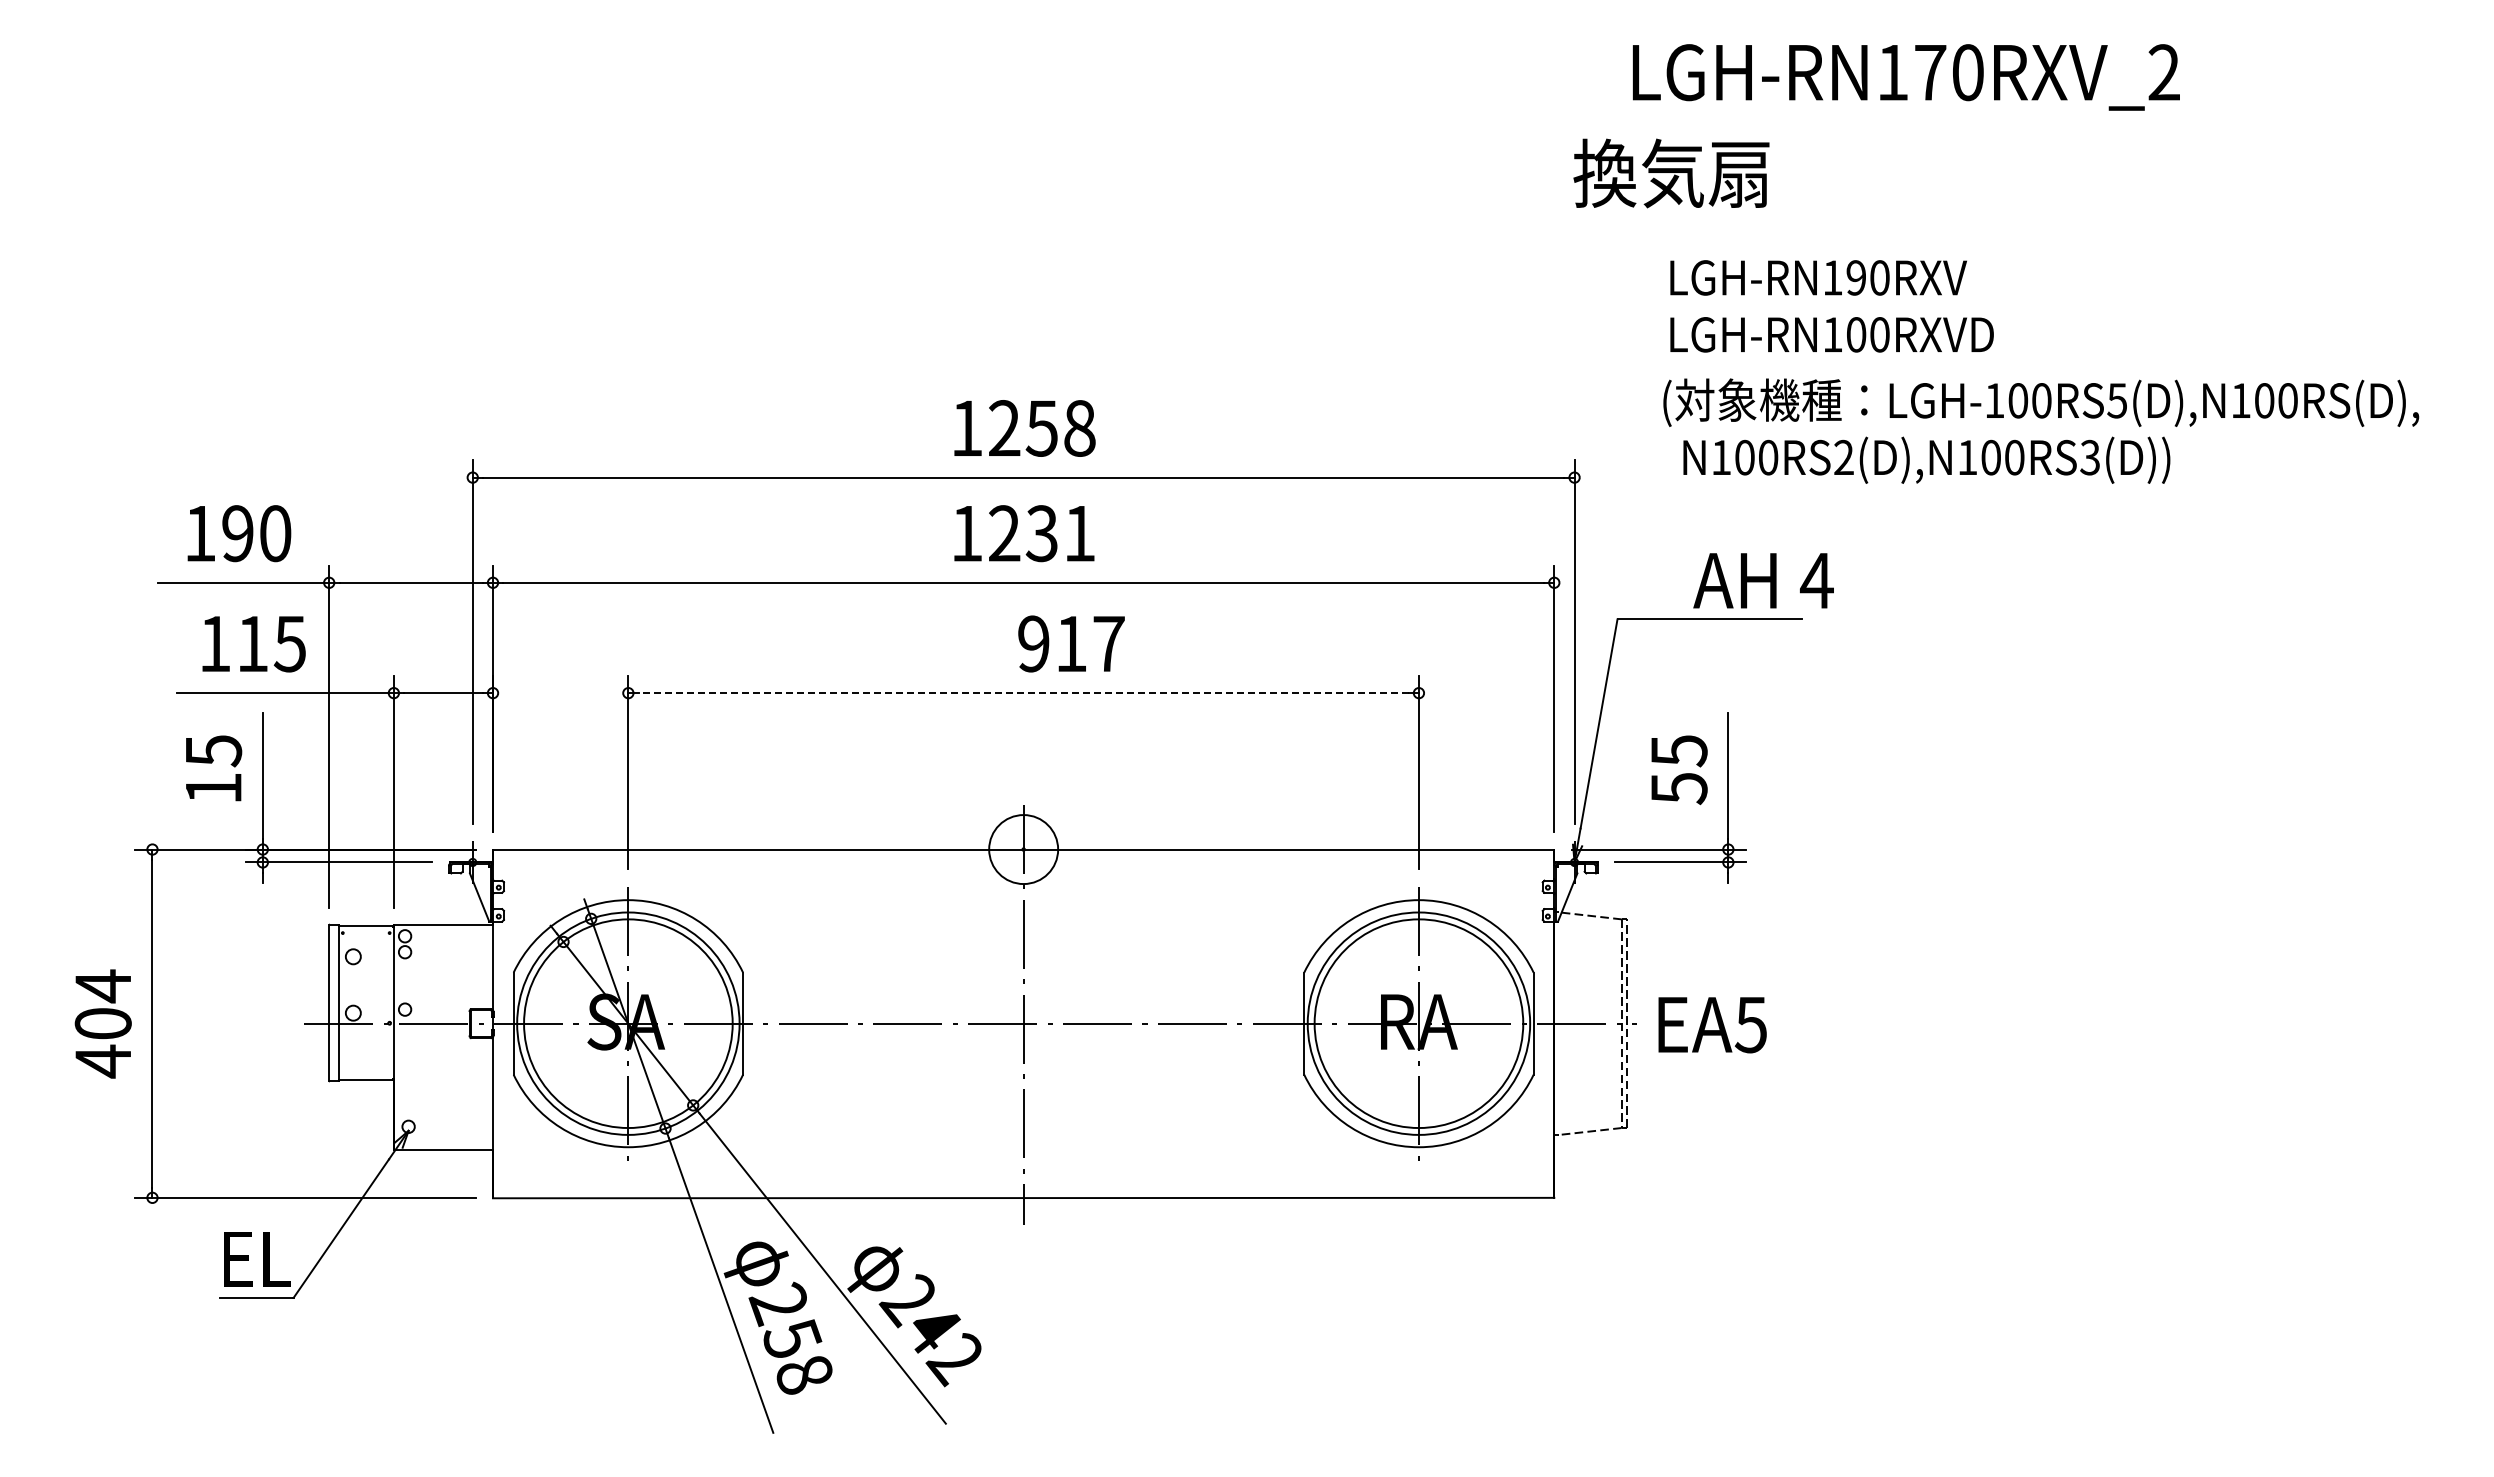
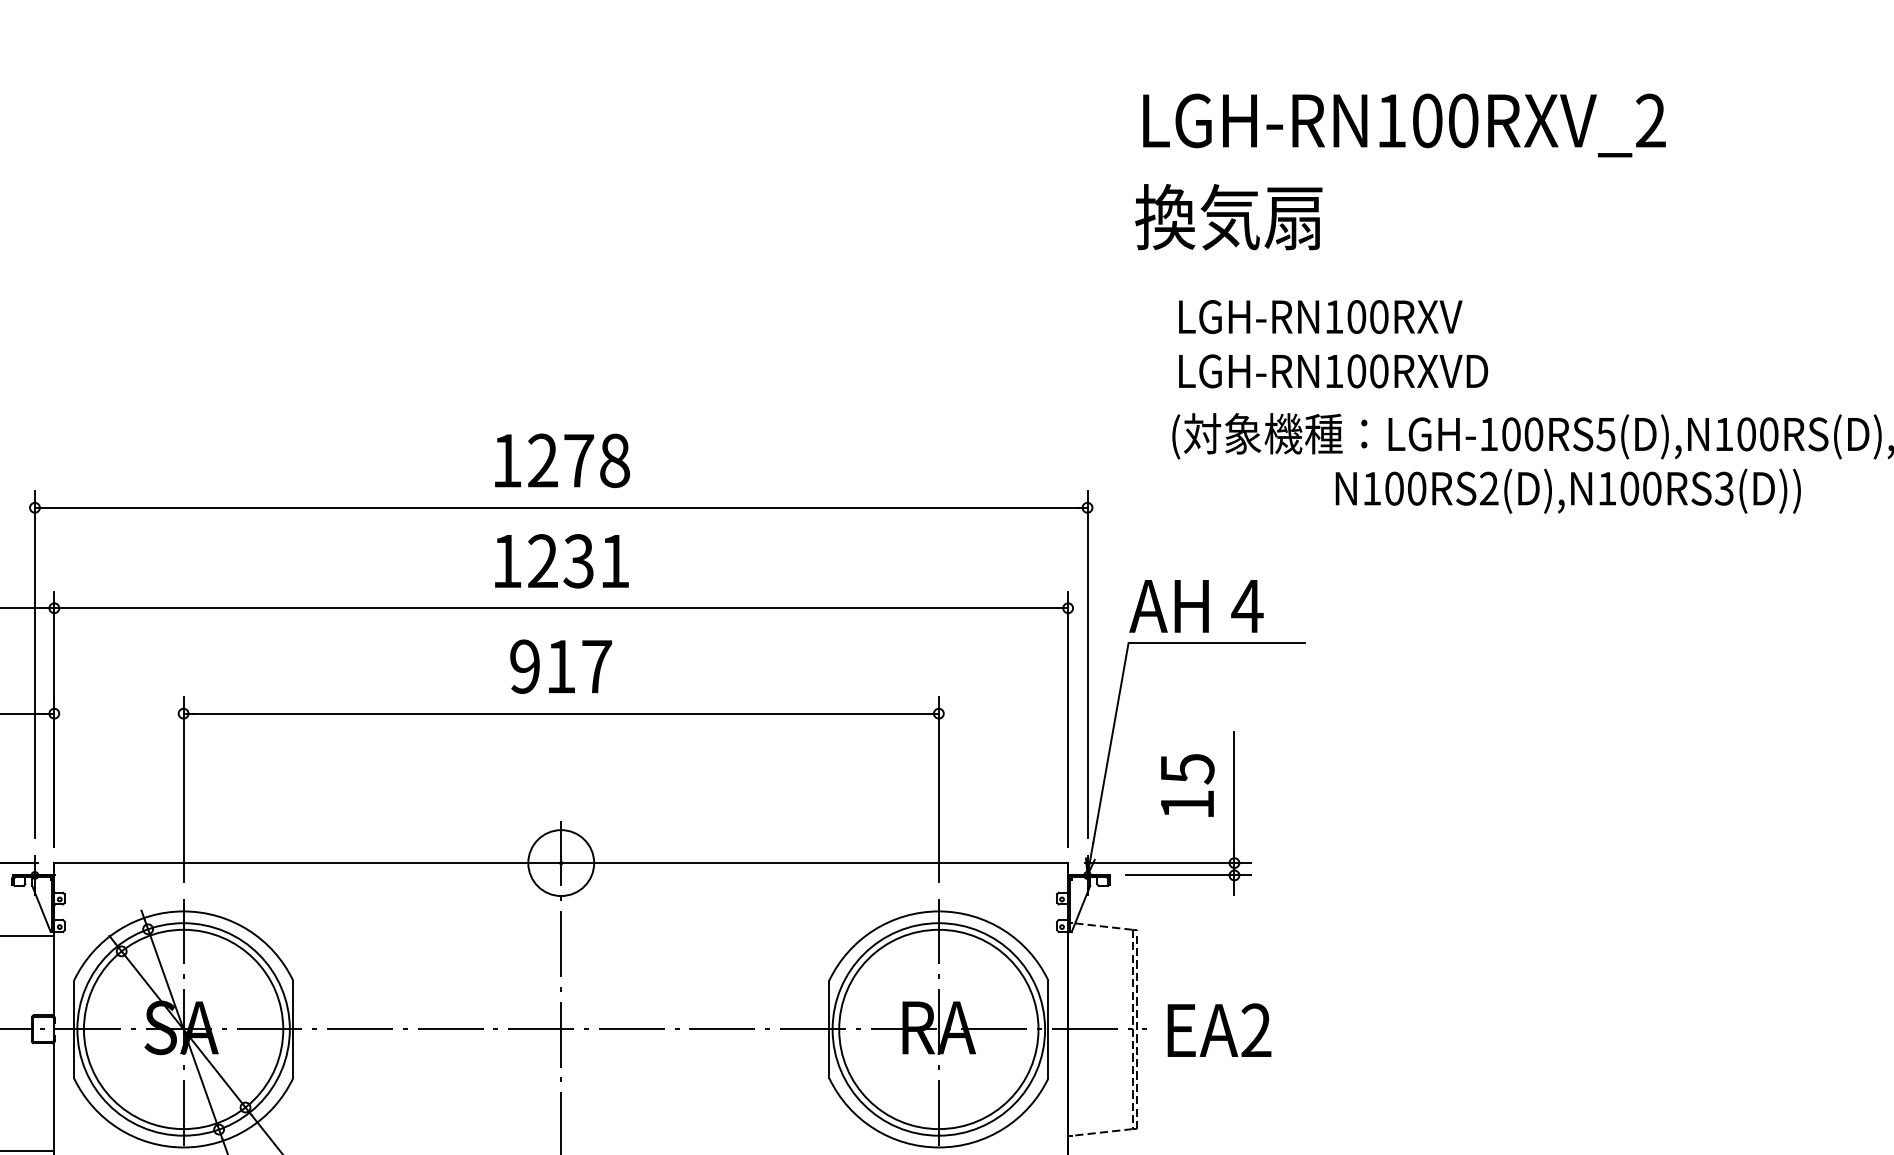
text: (1930, 72) -> (1427, 120), LGH-RN170RXV_2 -> LGH-RN100RXV_2
text: (1671, 173) -> (1228, 217), moved
text: (1856, 277) -> (1356, 316), LGH-RN190RXV -> LGH-RN100RXV
text: (1041, 428) -> (578, 460), 1258 -> 1278
text: (1926, 459) -> (1567, 490), moved
text: (1763, 580) -> (1196, 606), moved
text: (1071, 643) -> (561, 666), moved
line: (1023, 693) -> (561, 714), dashed -> solid
text: (1679, 789) -> (1187, 805), 55 -> 15
text: (1750, 1024) -> (1255, 1030), EA5 -> EA2

